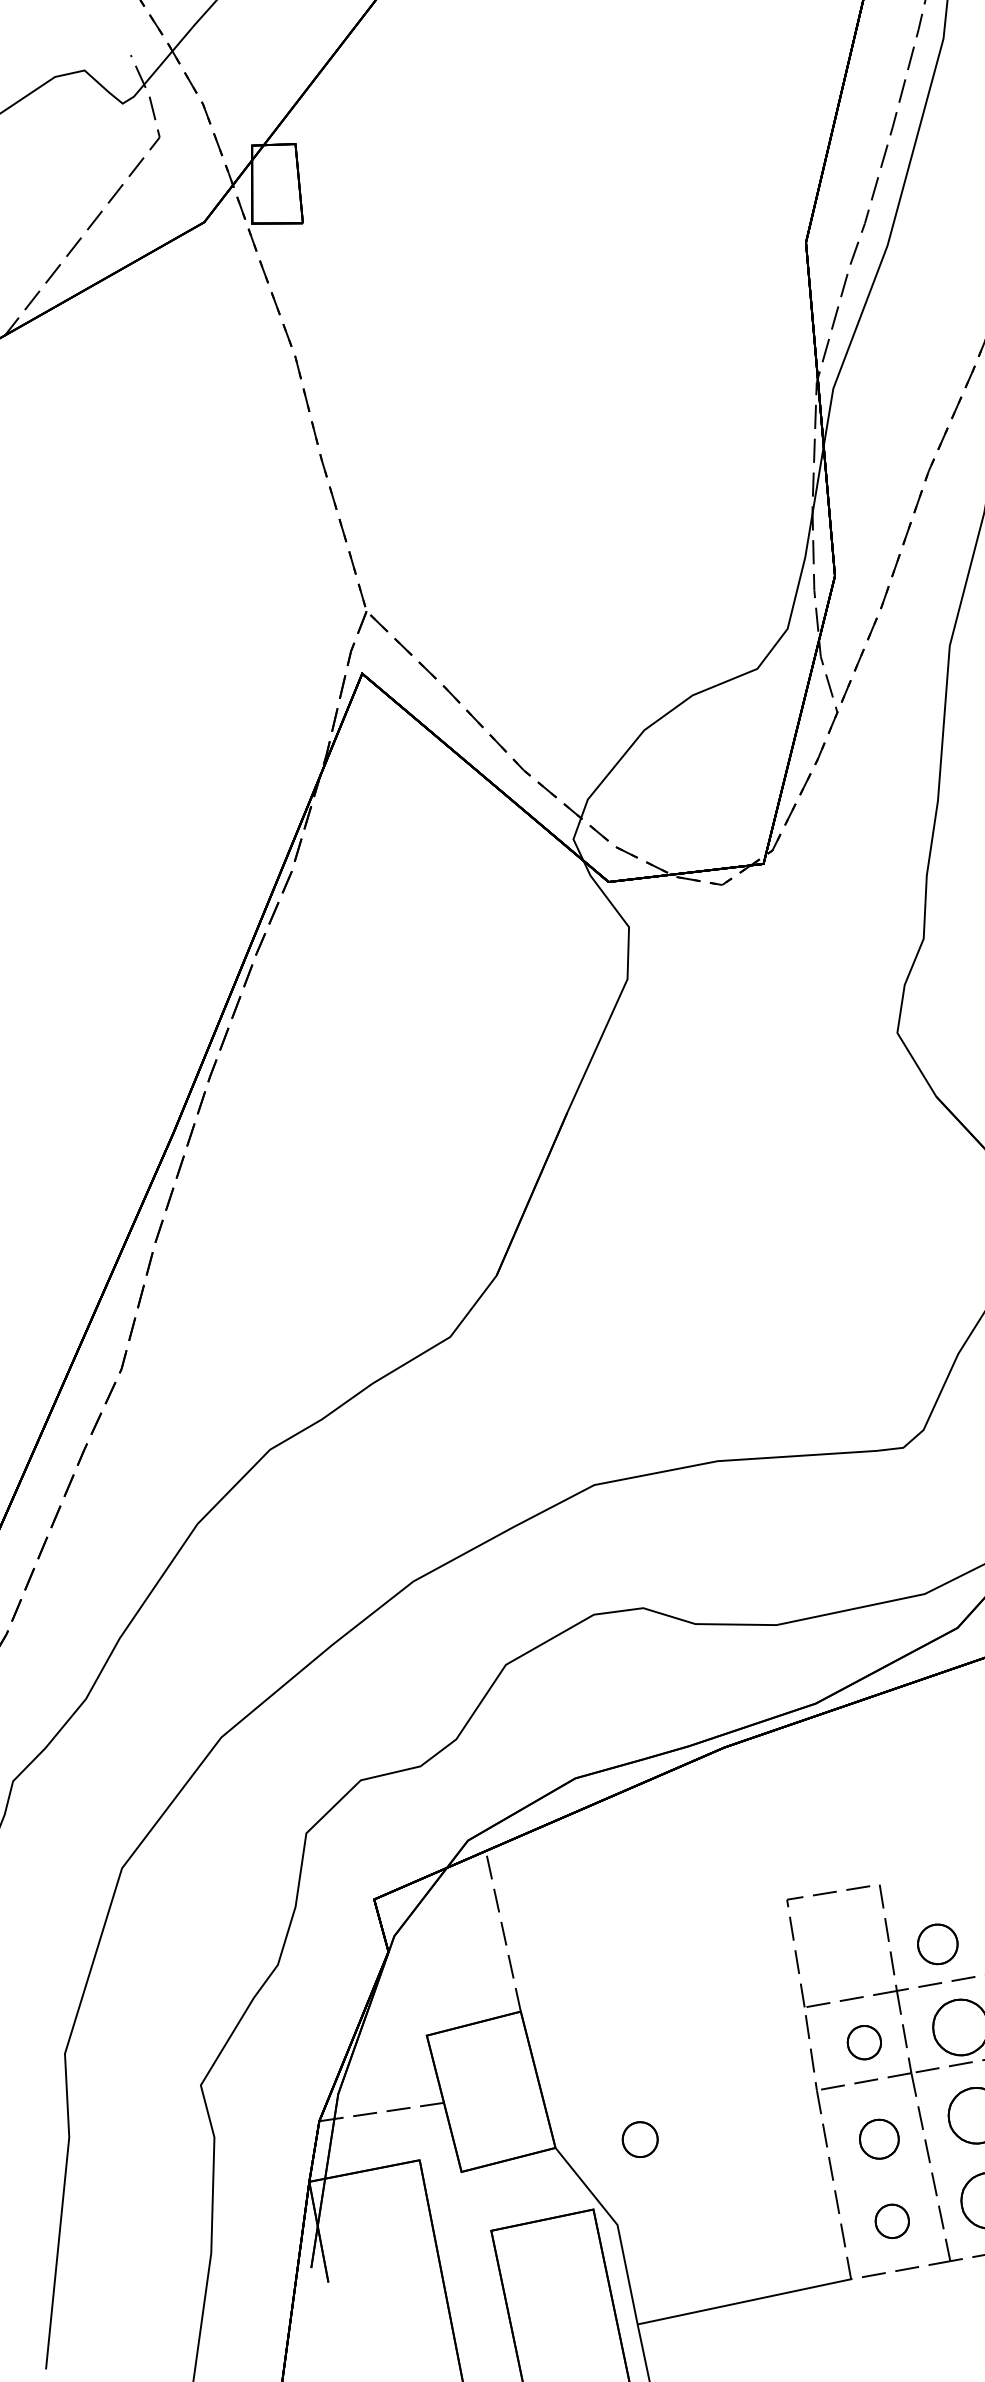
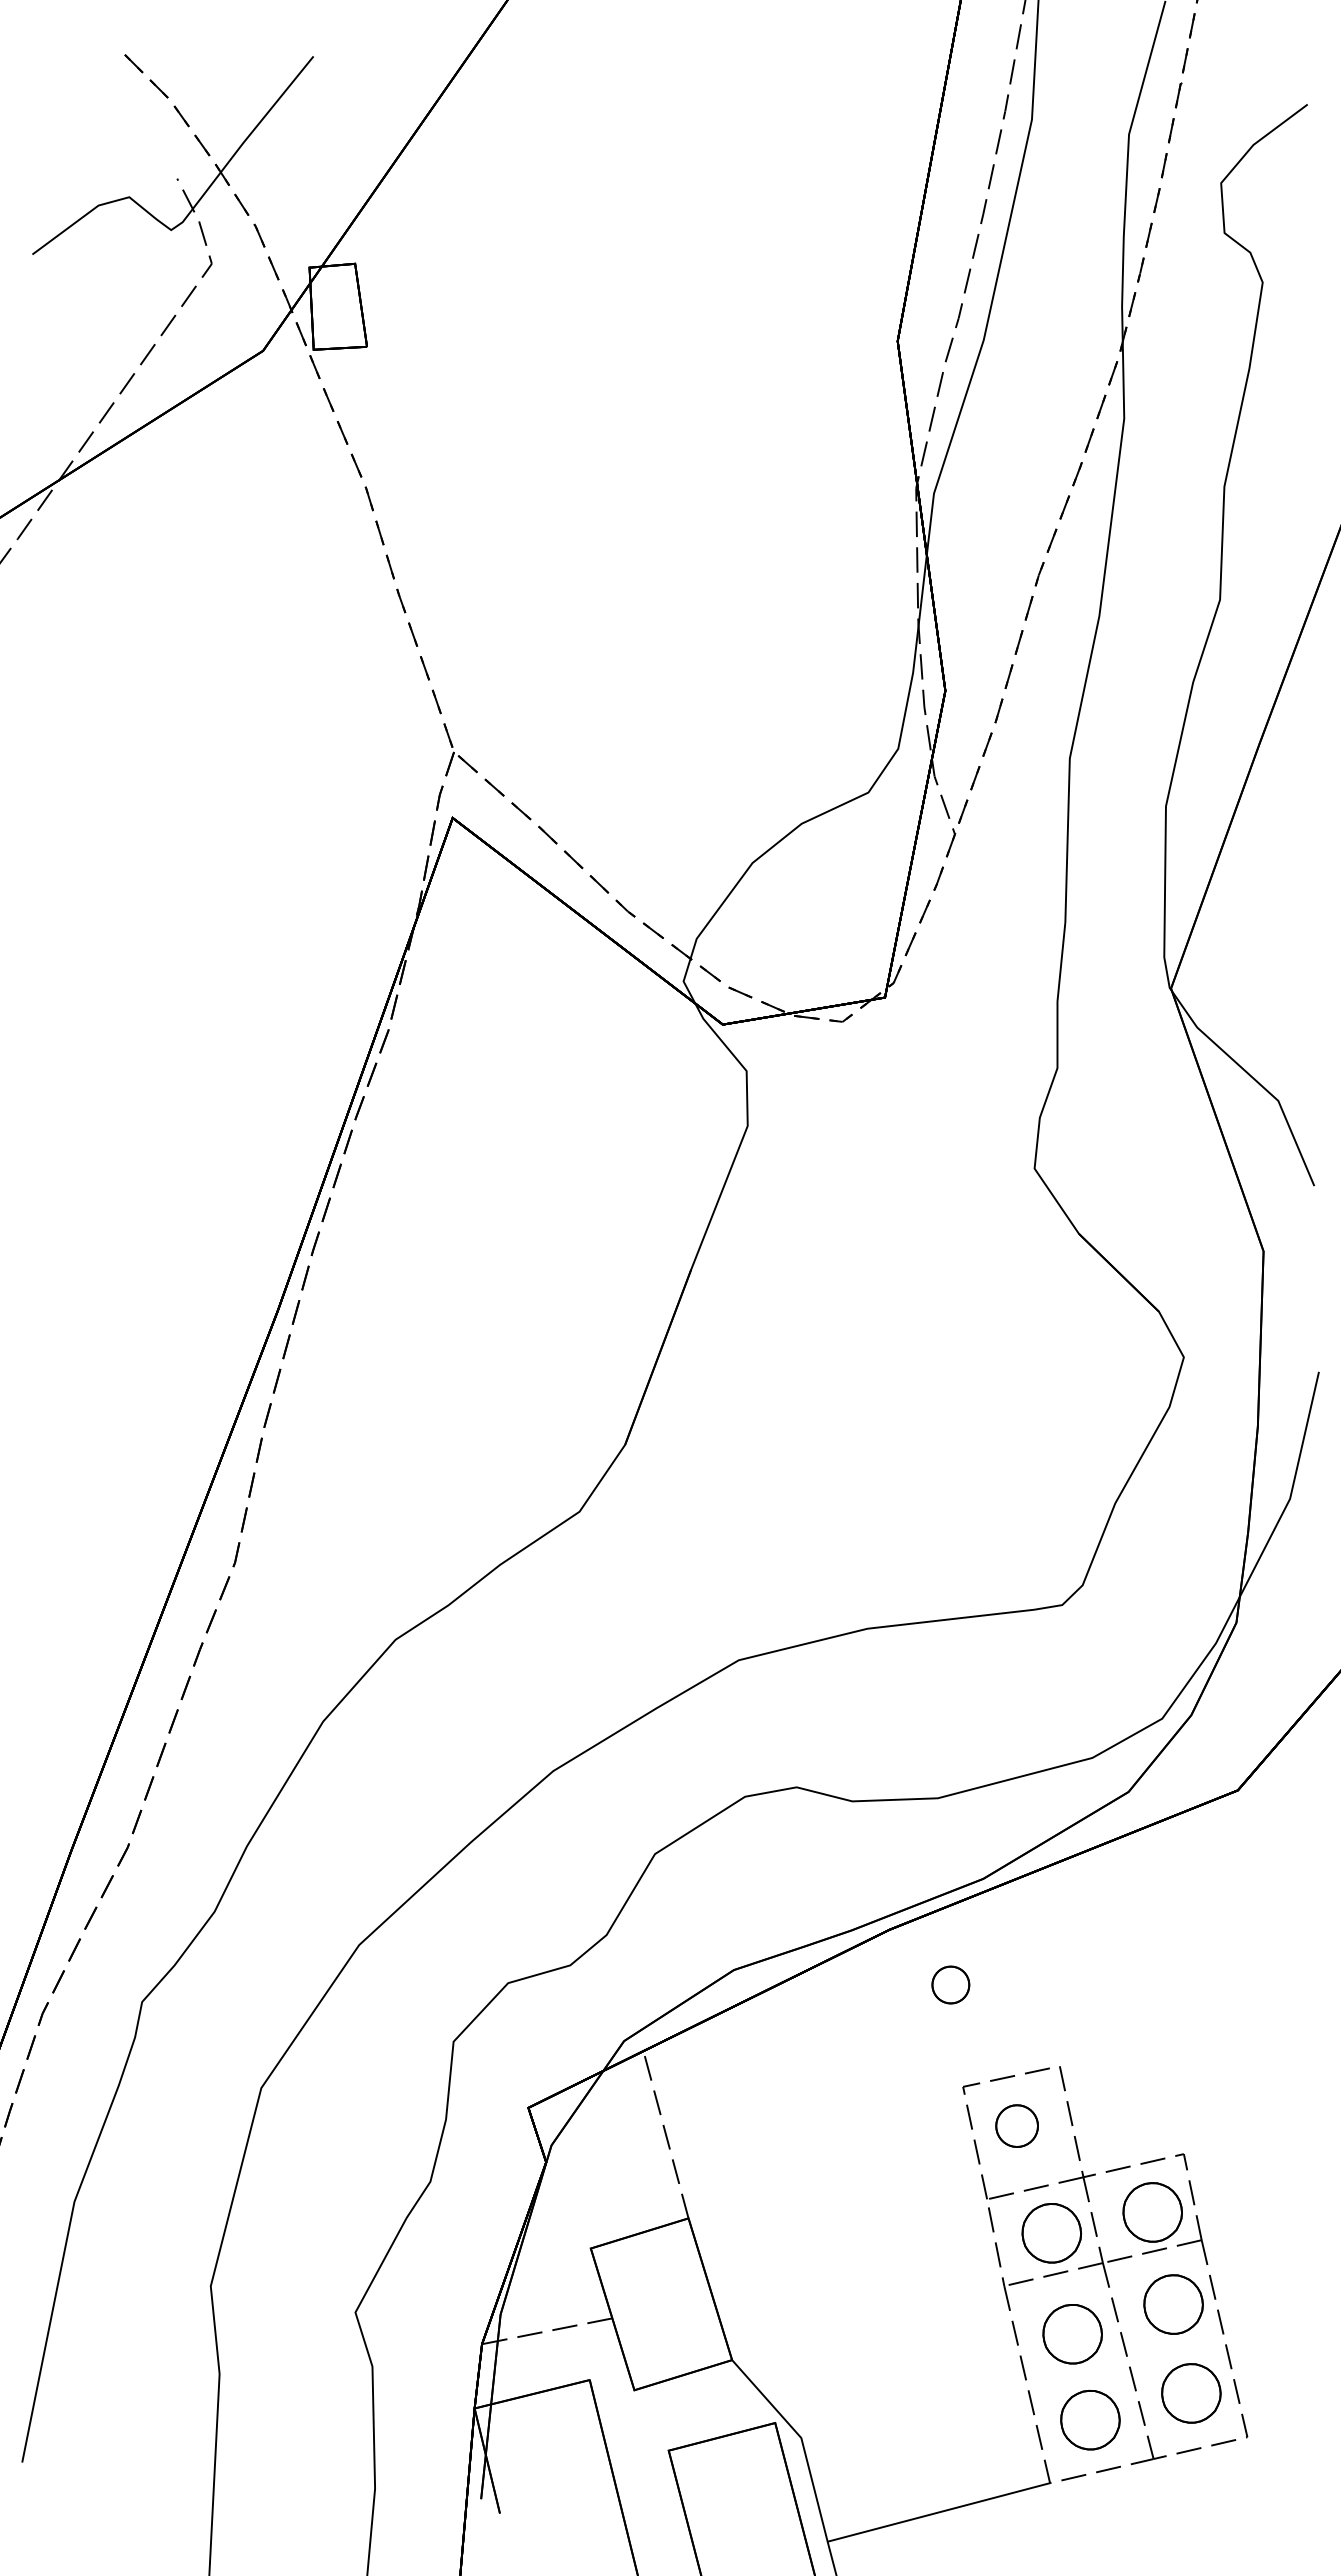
part: (937, 1943) -> (1016, 2125), moved
part: (864, 2042) -> (1051, 2233), size x1.67
part: (639, 2139) -> (950, 1984), moved
part: (879, 2139) -> (1072, 2334), size x1.43
part: (892, 2220) -> (1090, 2419), size x1.67

